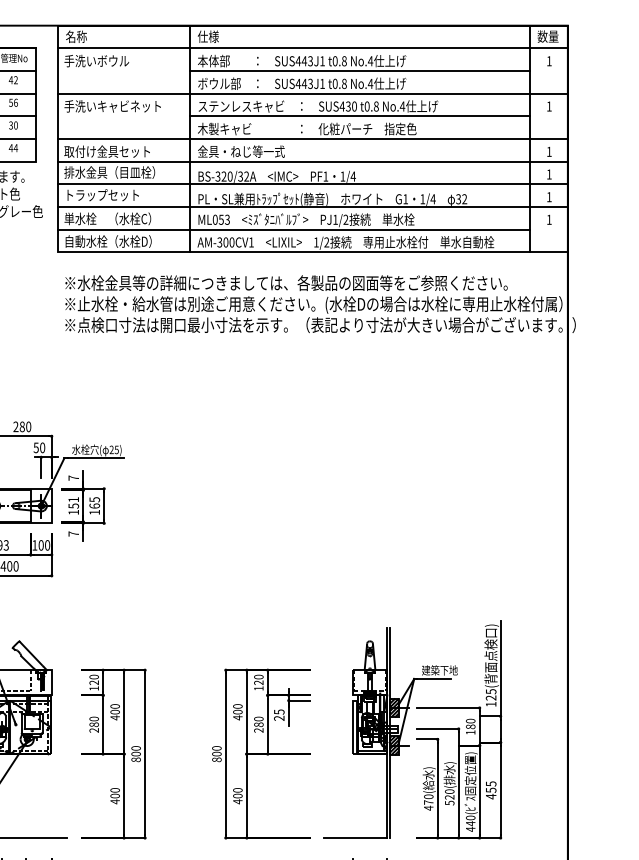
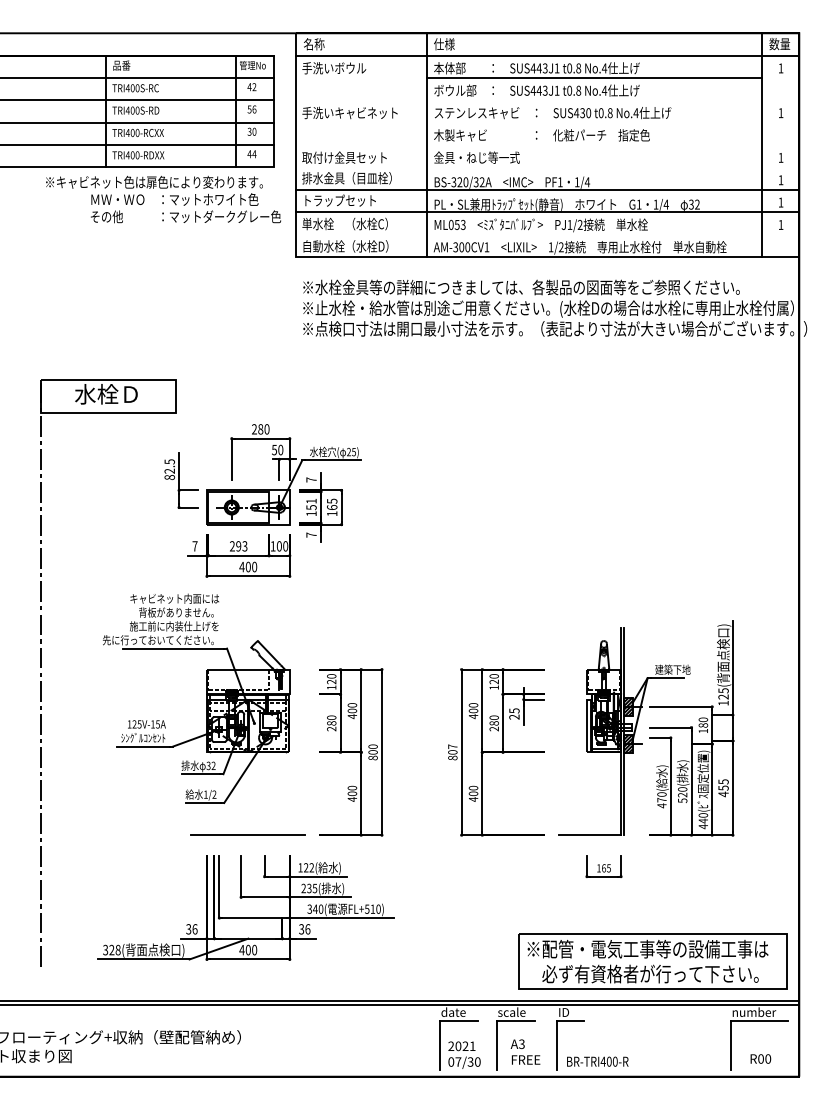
line: (312, 93) -> (547, 100), removed
line: (360, 116) -> (594, 122), removed
line: (312, 139) -> (547, 145), removed
line: (312, 161) -> (547, 167), removed
line: (294, 229) -> (529, 234), removed
text: (216, 748) -> (452, 746), 800 -> 807

